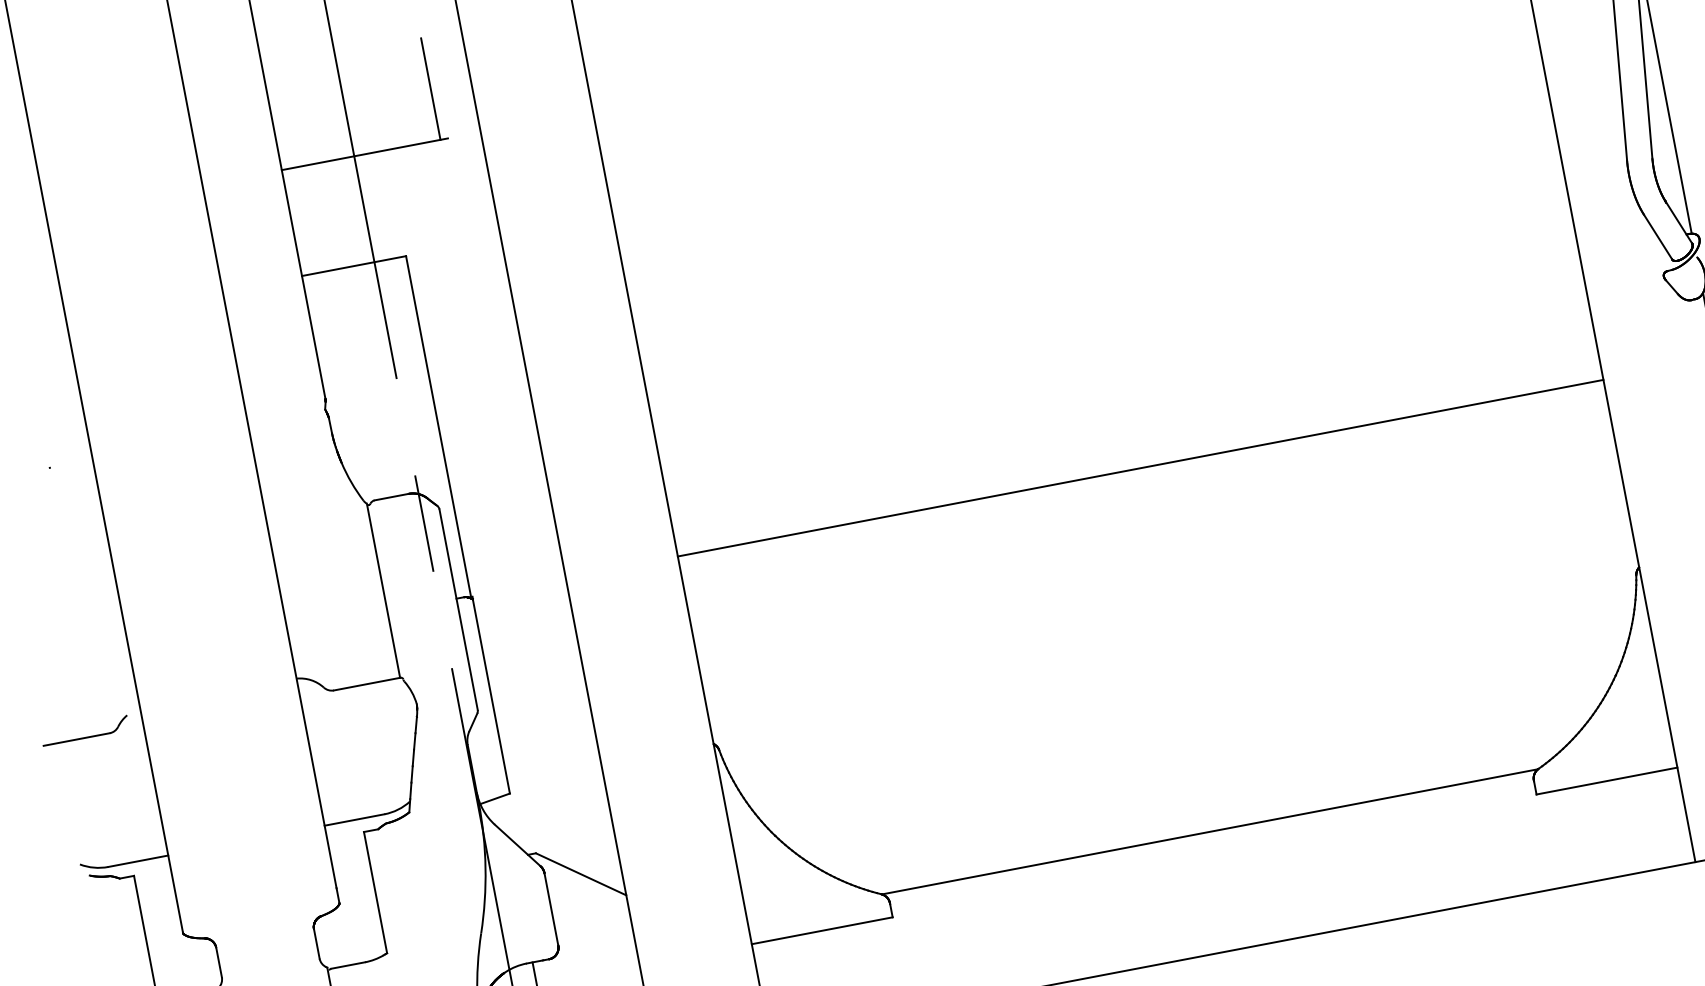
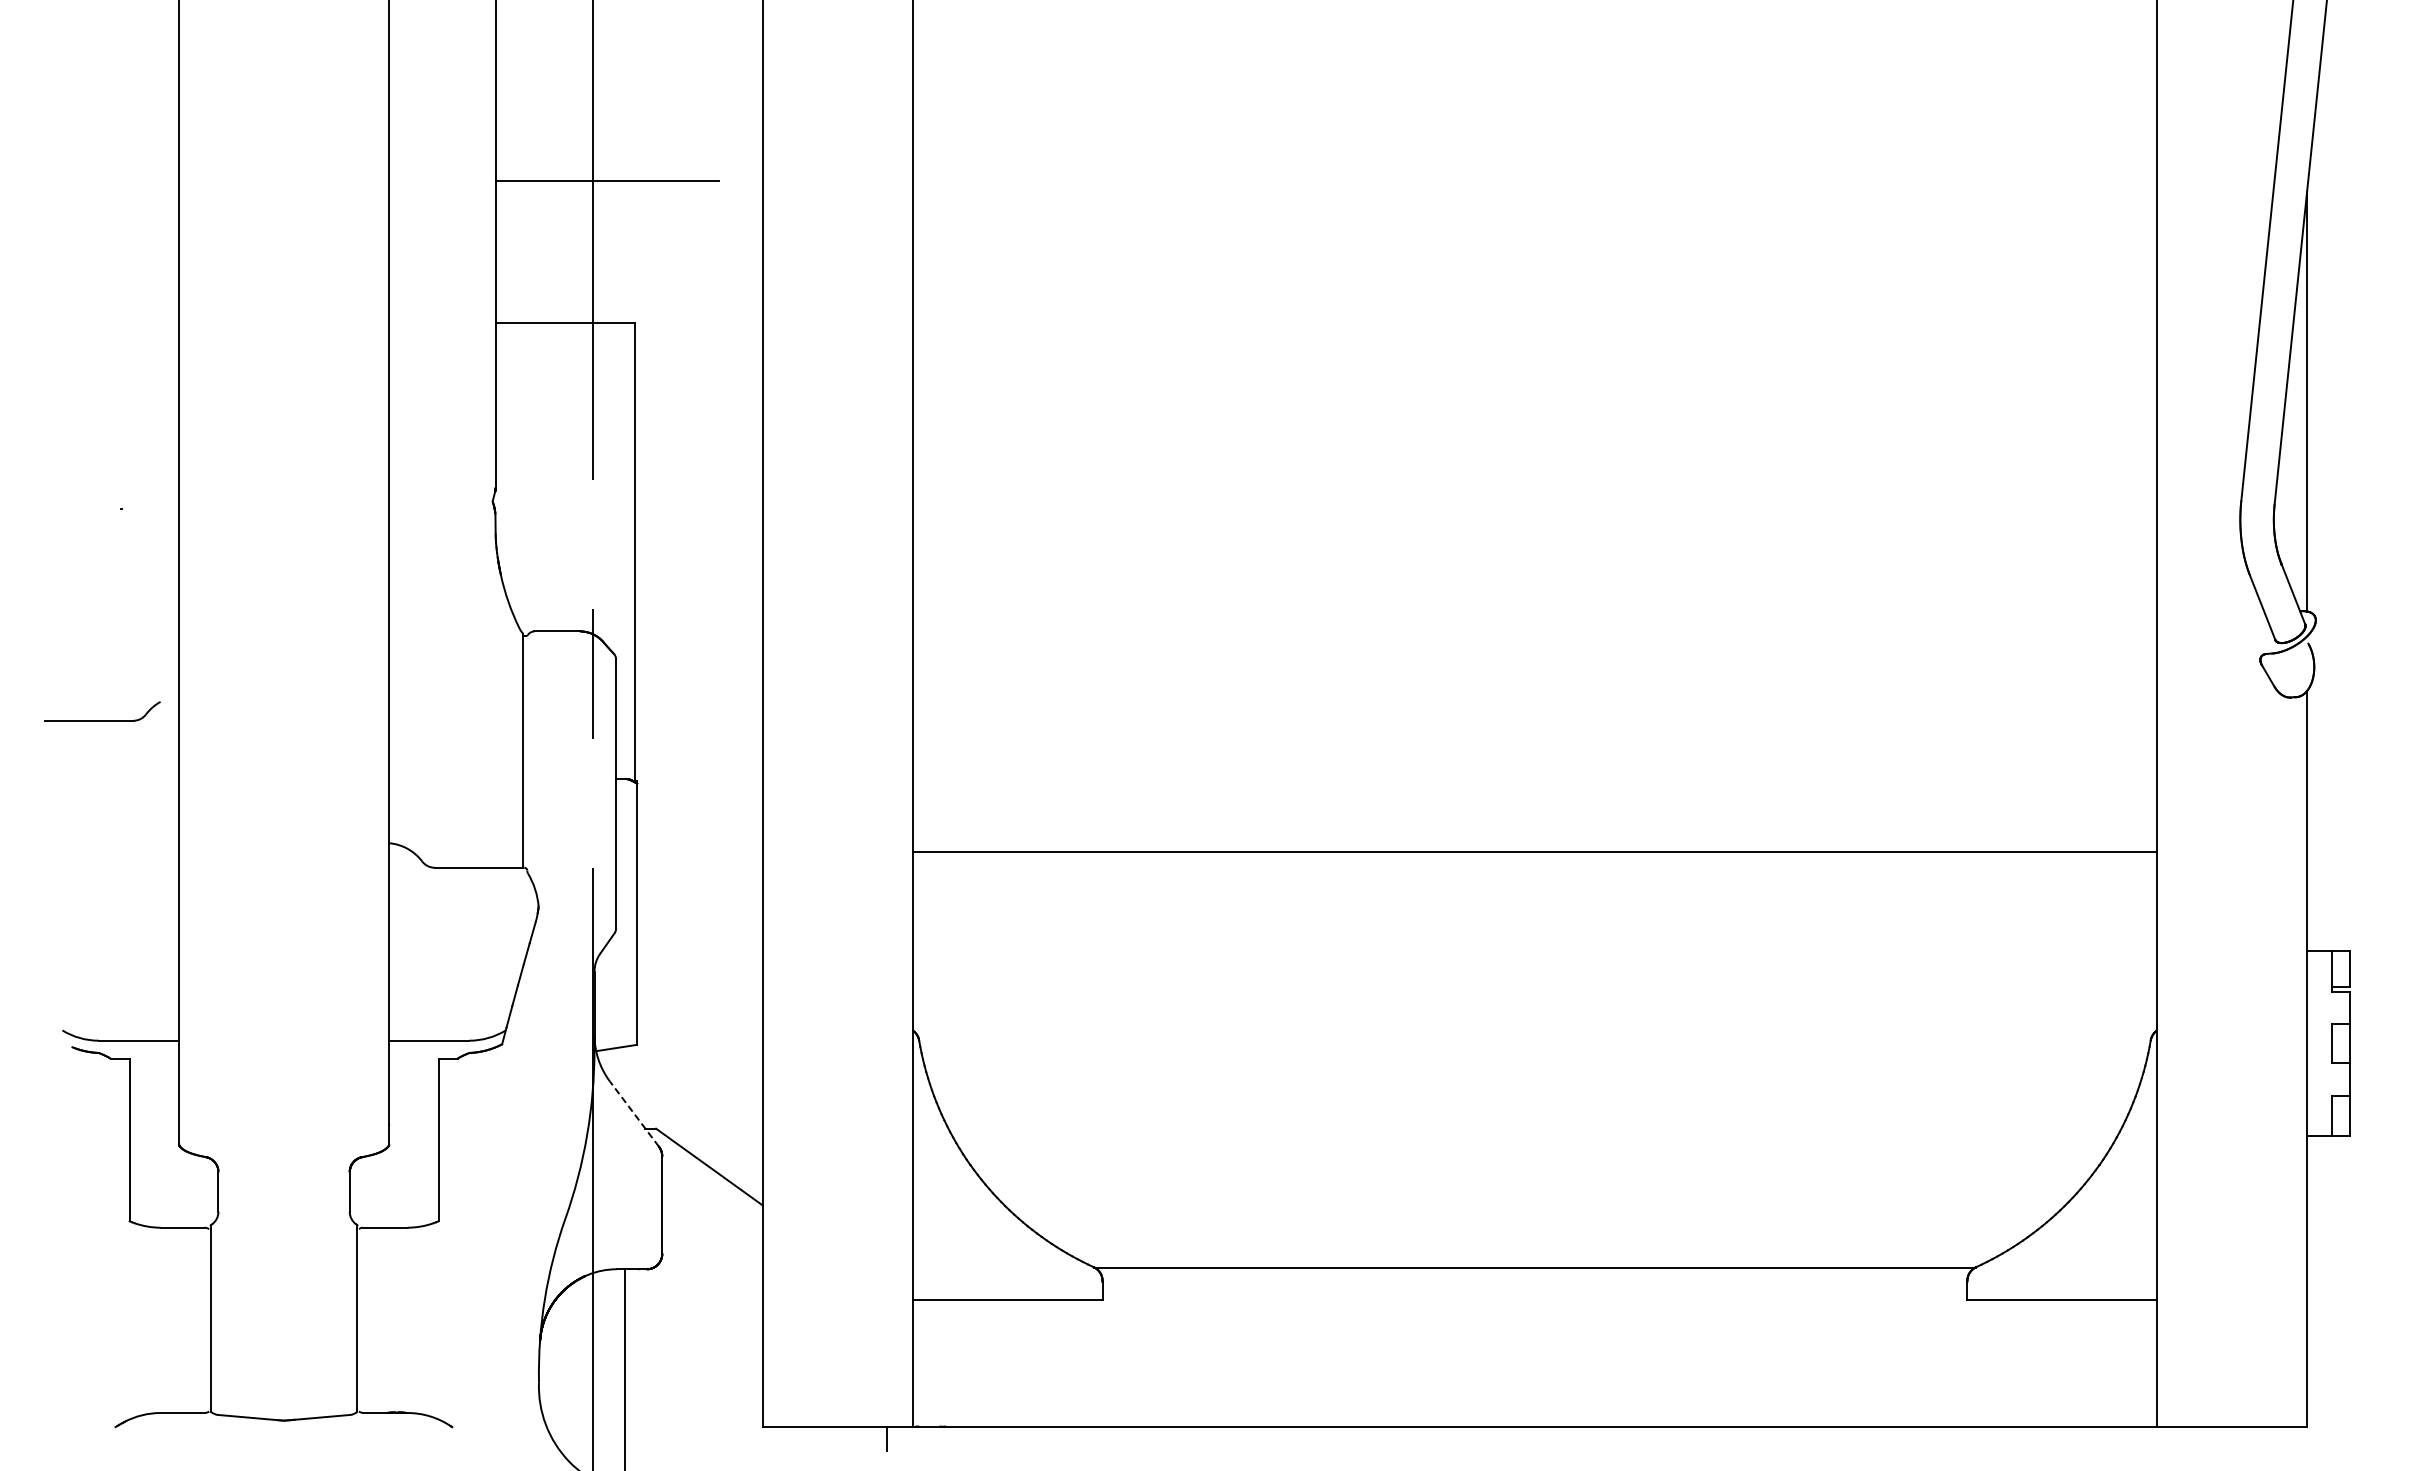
line: (430, 89) -> (708, 112), removed
line: (1140, 468) -> (1534, 852), moved
part: (86, 737) -> (102, 720), moved
line: (517, 845) -> (634, 1114), solid -> dashed

